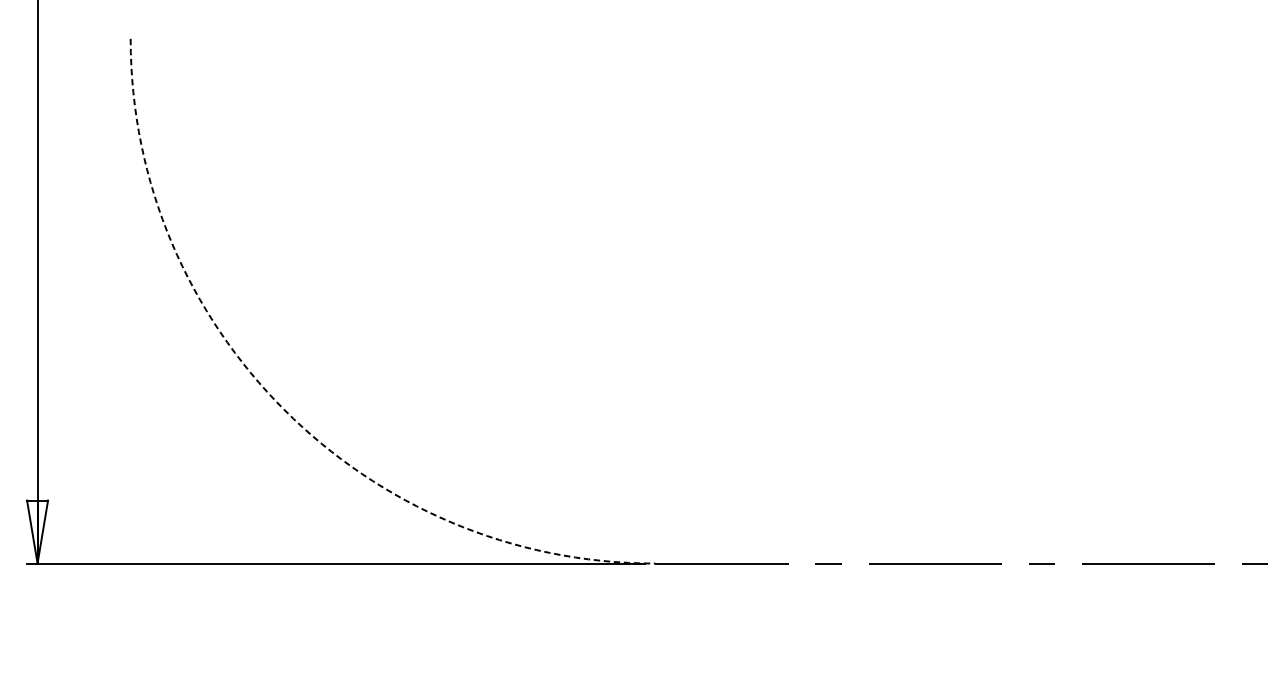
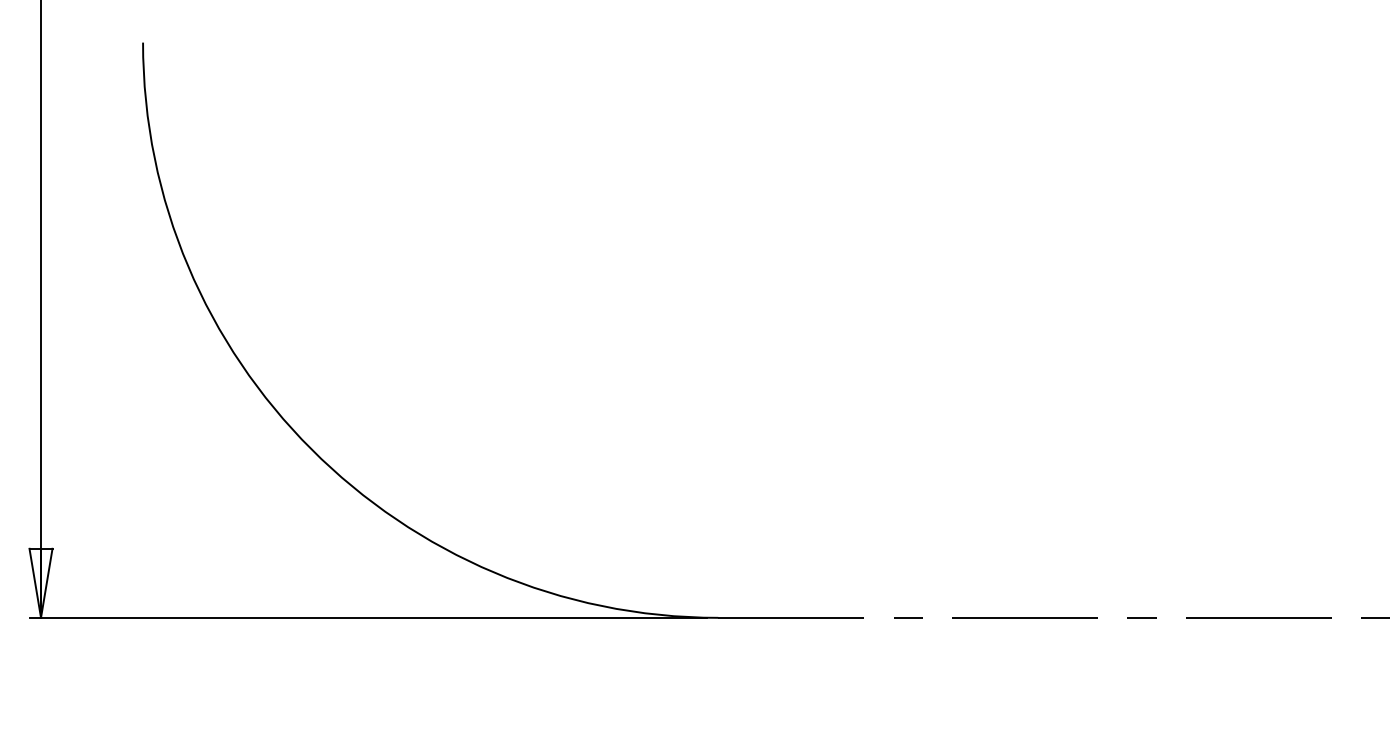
arc: (284, 410) -> (311, 449), dashed -> solid

